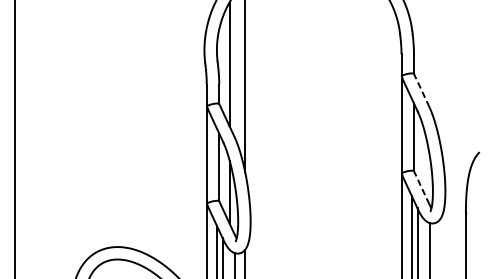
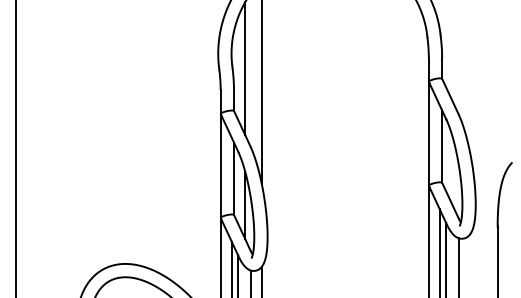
line: (421, 90) -> (450, 96), dashed -> solid
line: (421, 187) -> (450, 200), dashed -> solid

